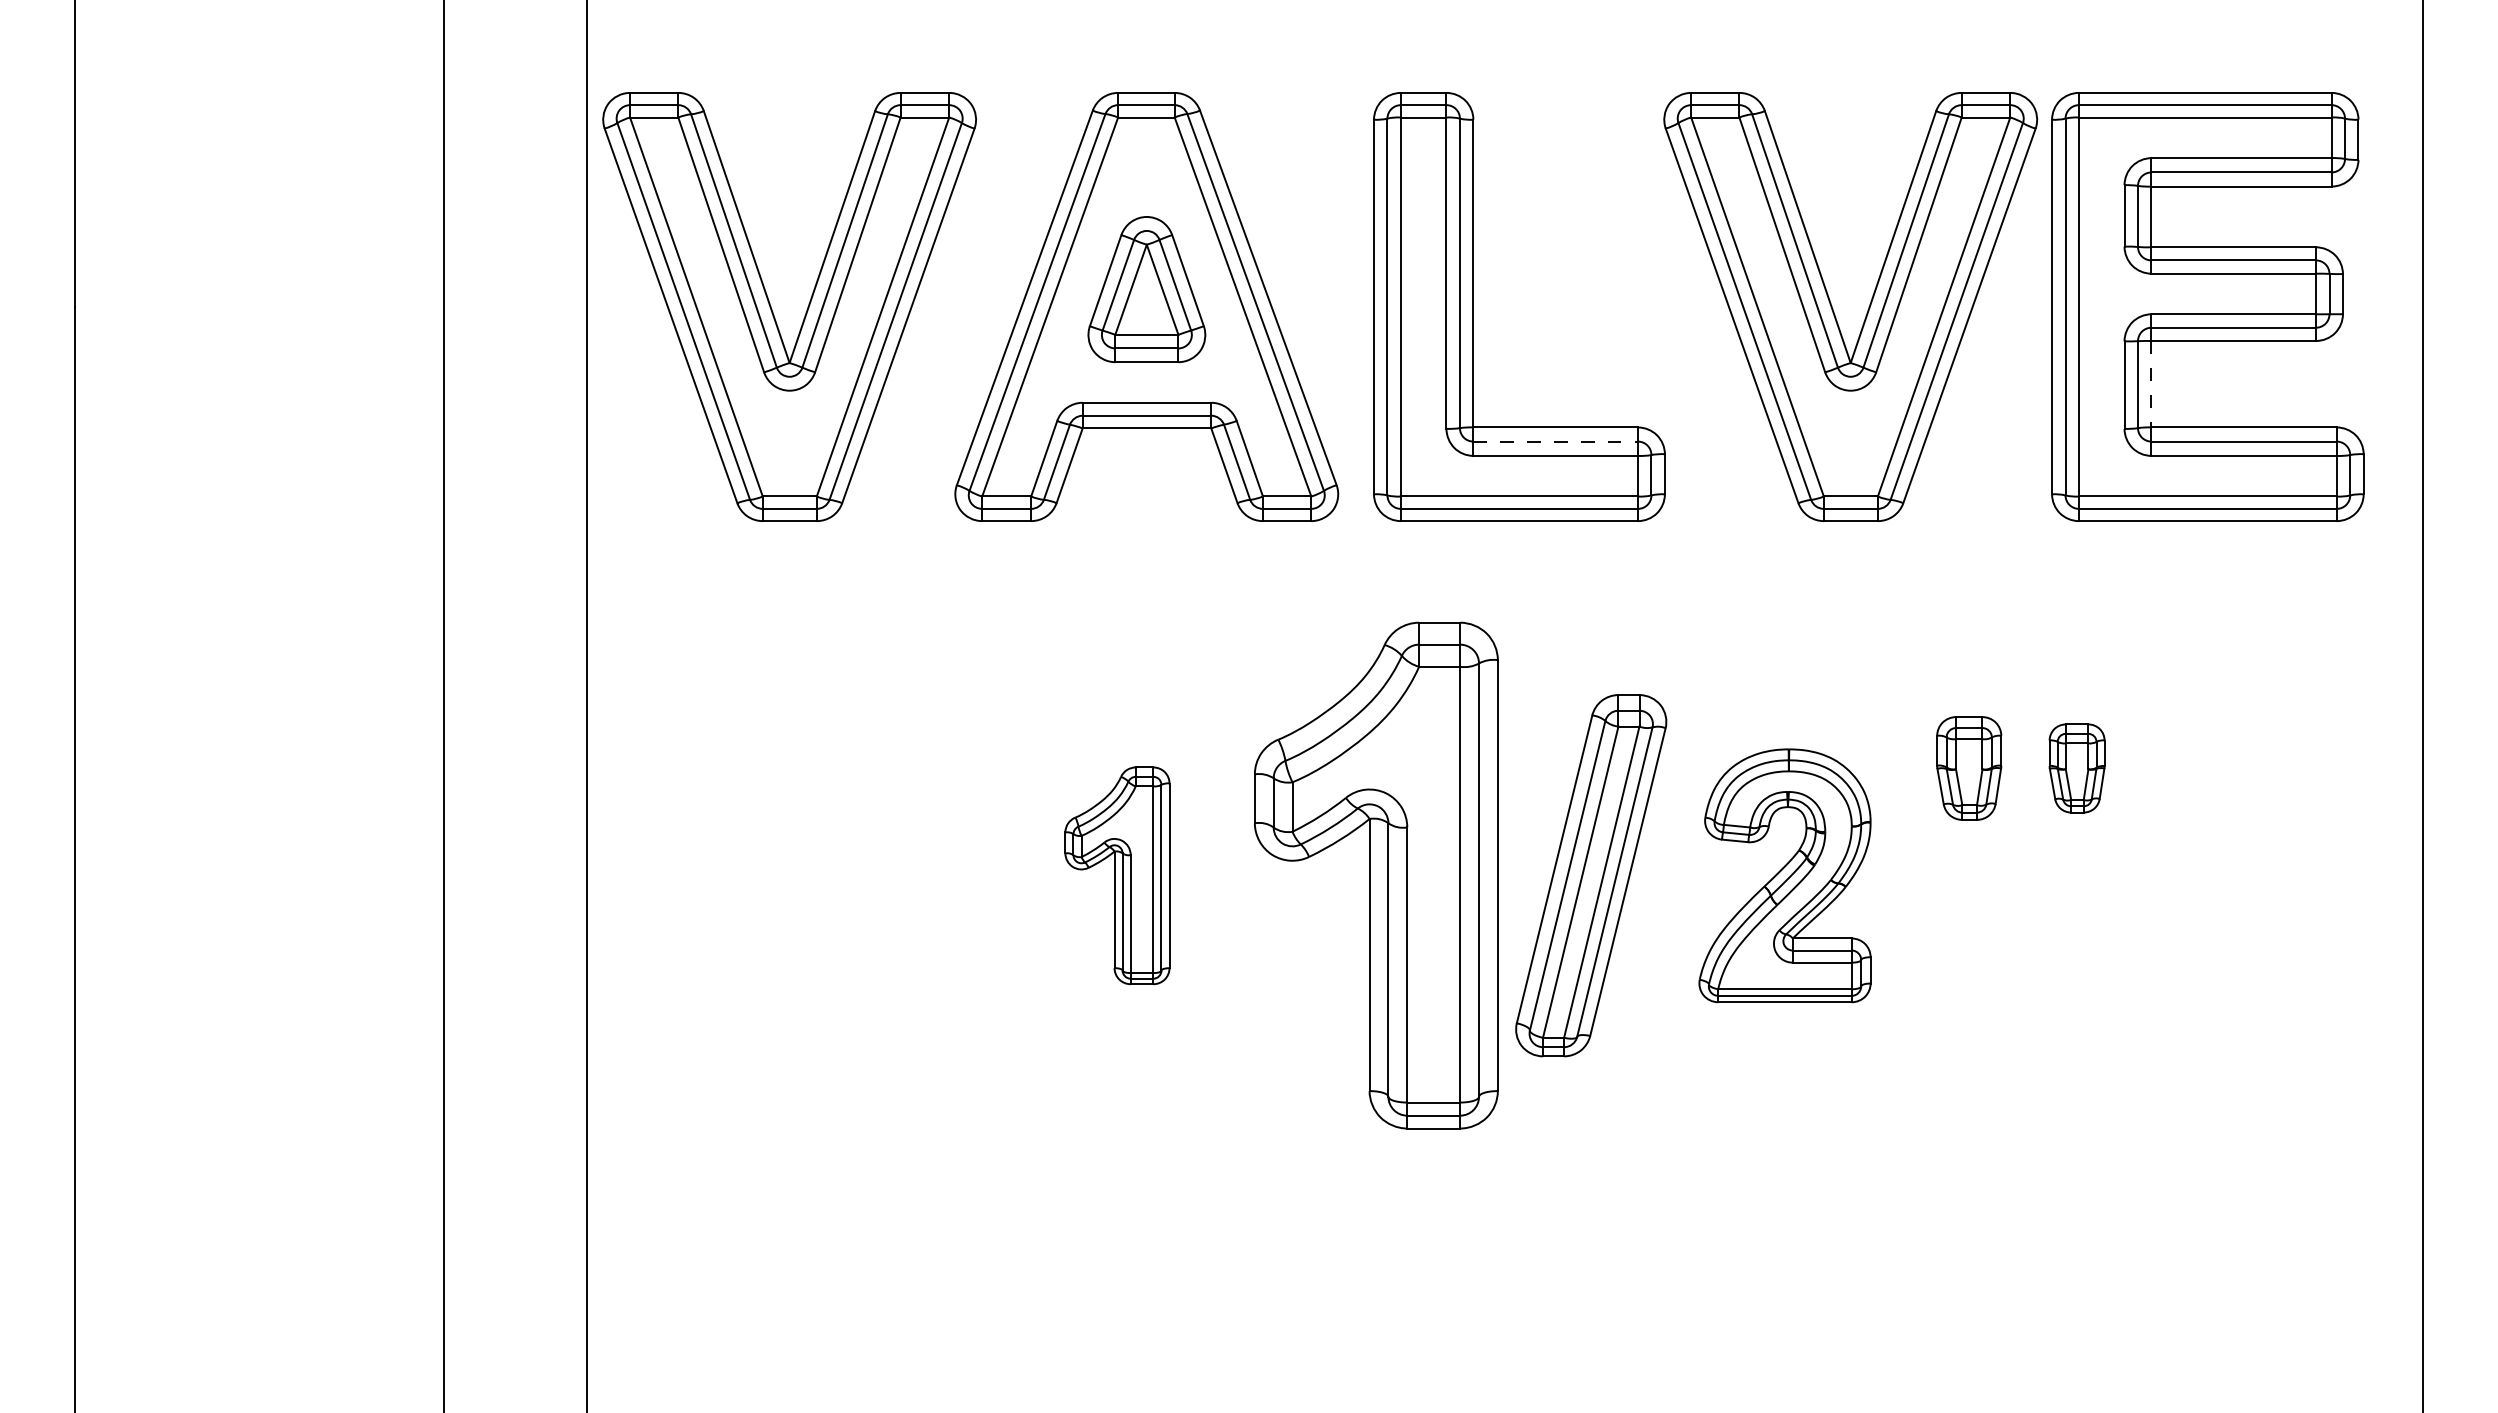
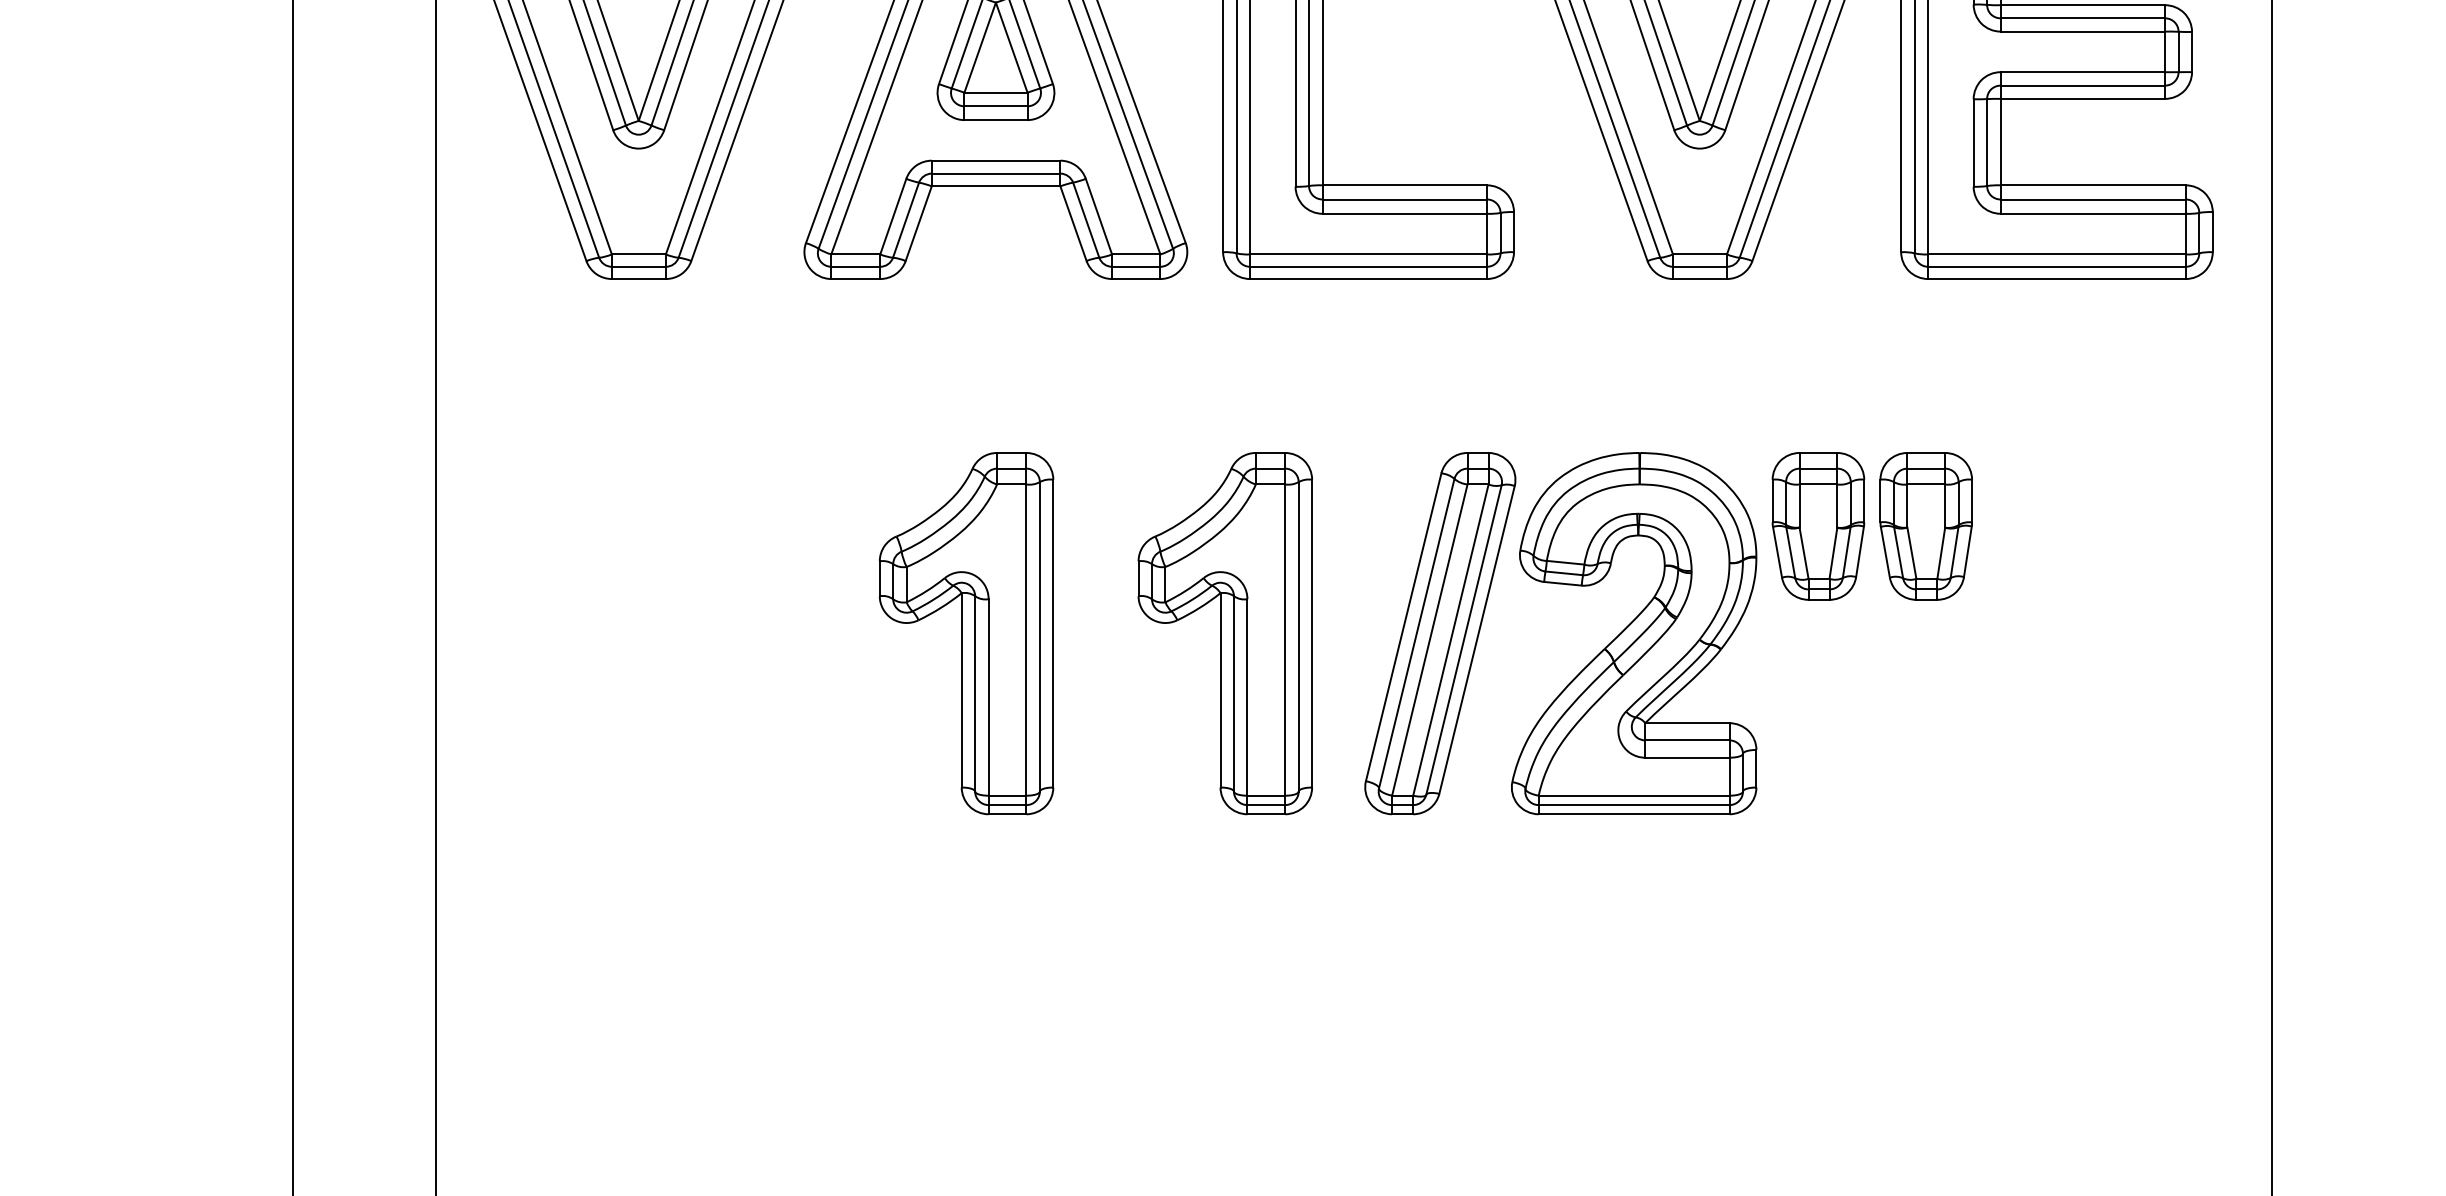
line: (2151, 384) -> (2000, 142), dashed -> solid
line: (1556, 441) -> (1405, 199), dashed -> solid
part: (1968, 768) -> (1817, 526), size x1.43
part: (2076, 768) -> (1925, 526), size x1.67
part: (1117, 875) -> (966, 633), size x1.67
part: (1375, 875) -> (1224, 633), size x0.71
part: (1784, 875) -> (1633, 633), size x1.43

